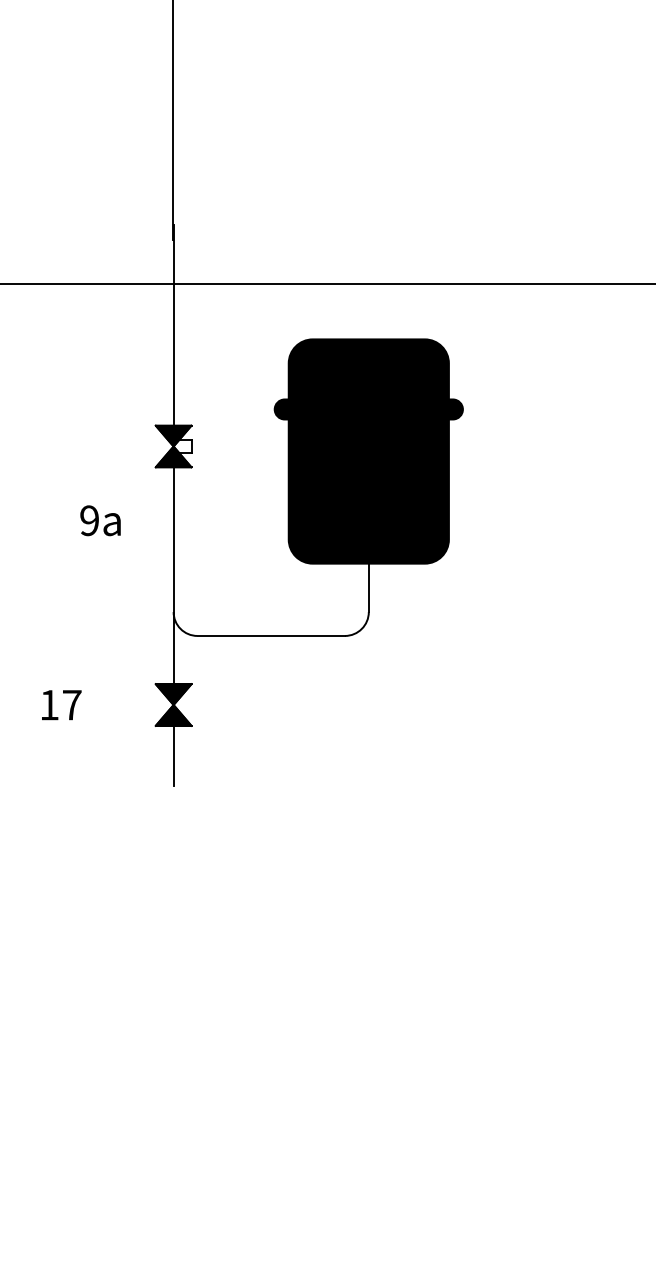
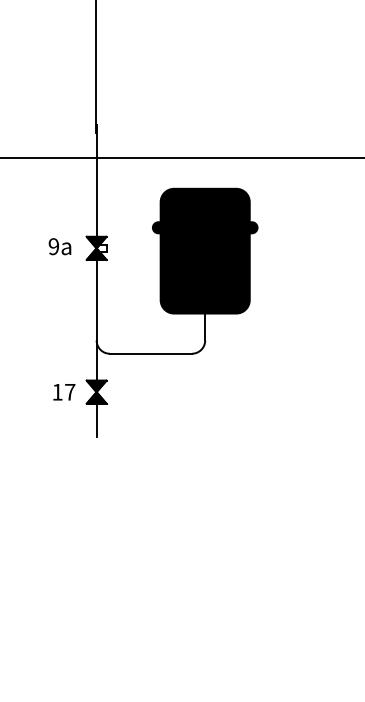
text: (99, 520) -> (59, 246), moved
text: (61, 705) -> (64, 392), moved

